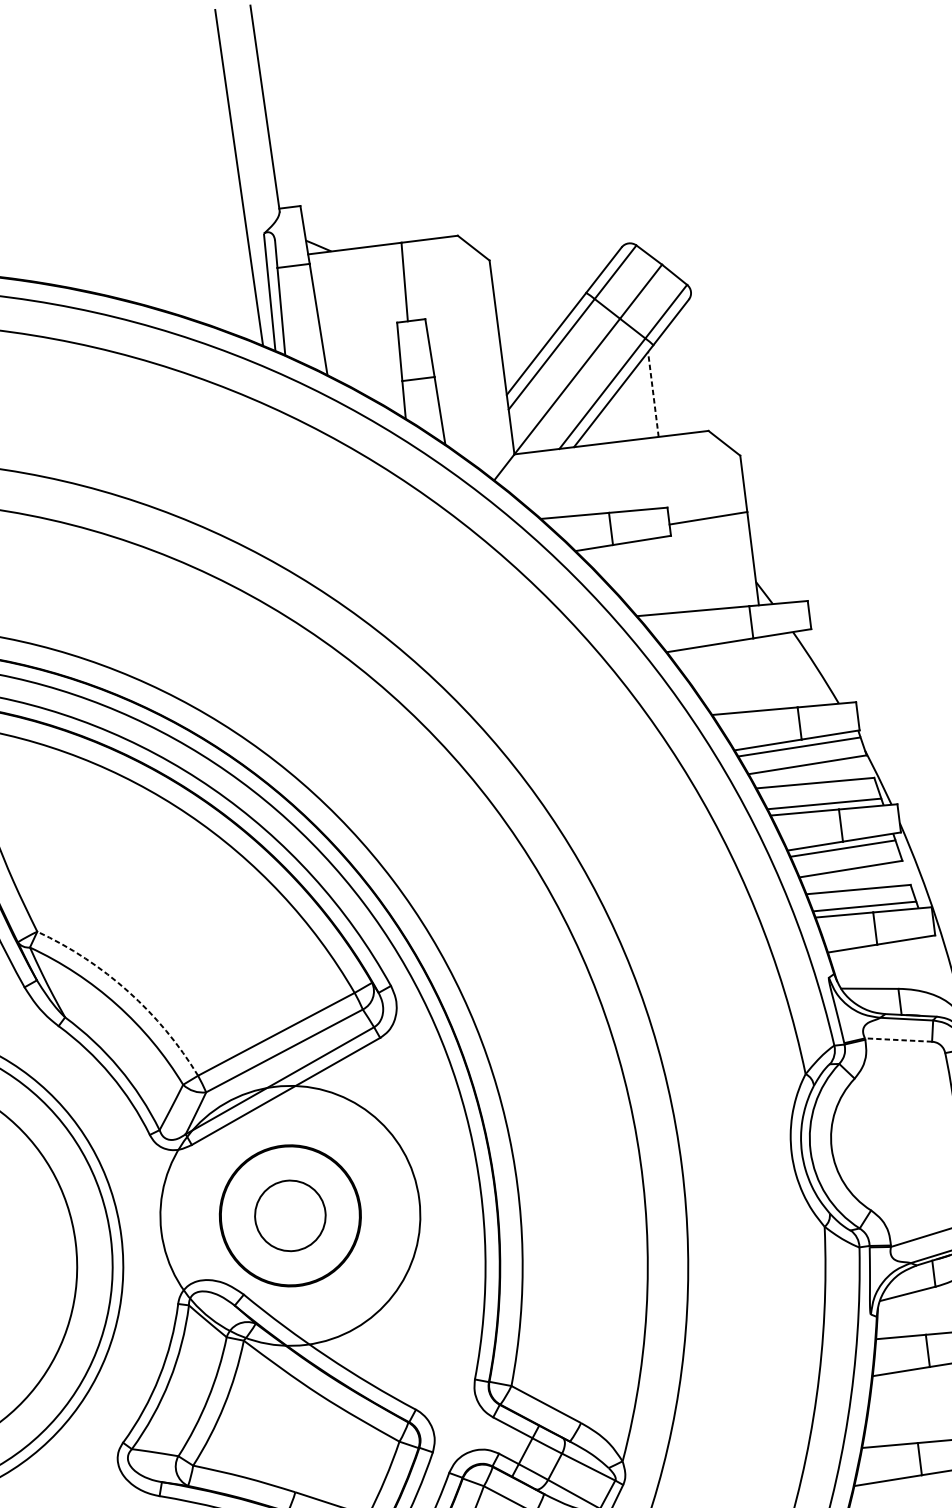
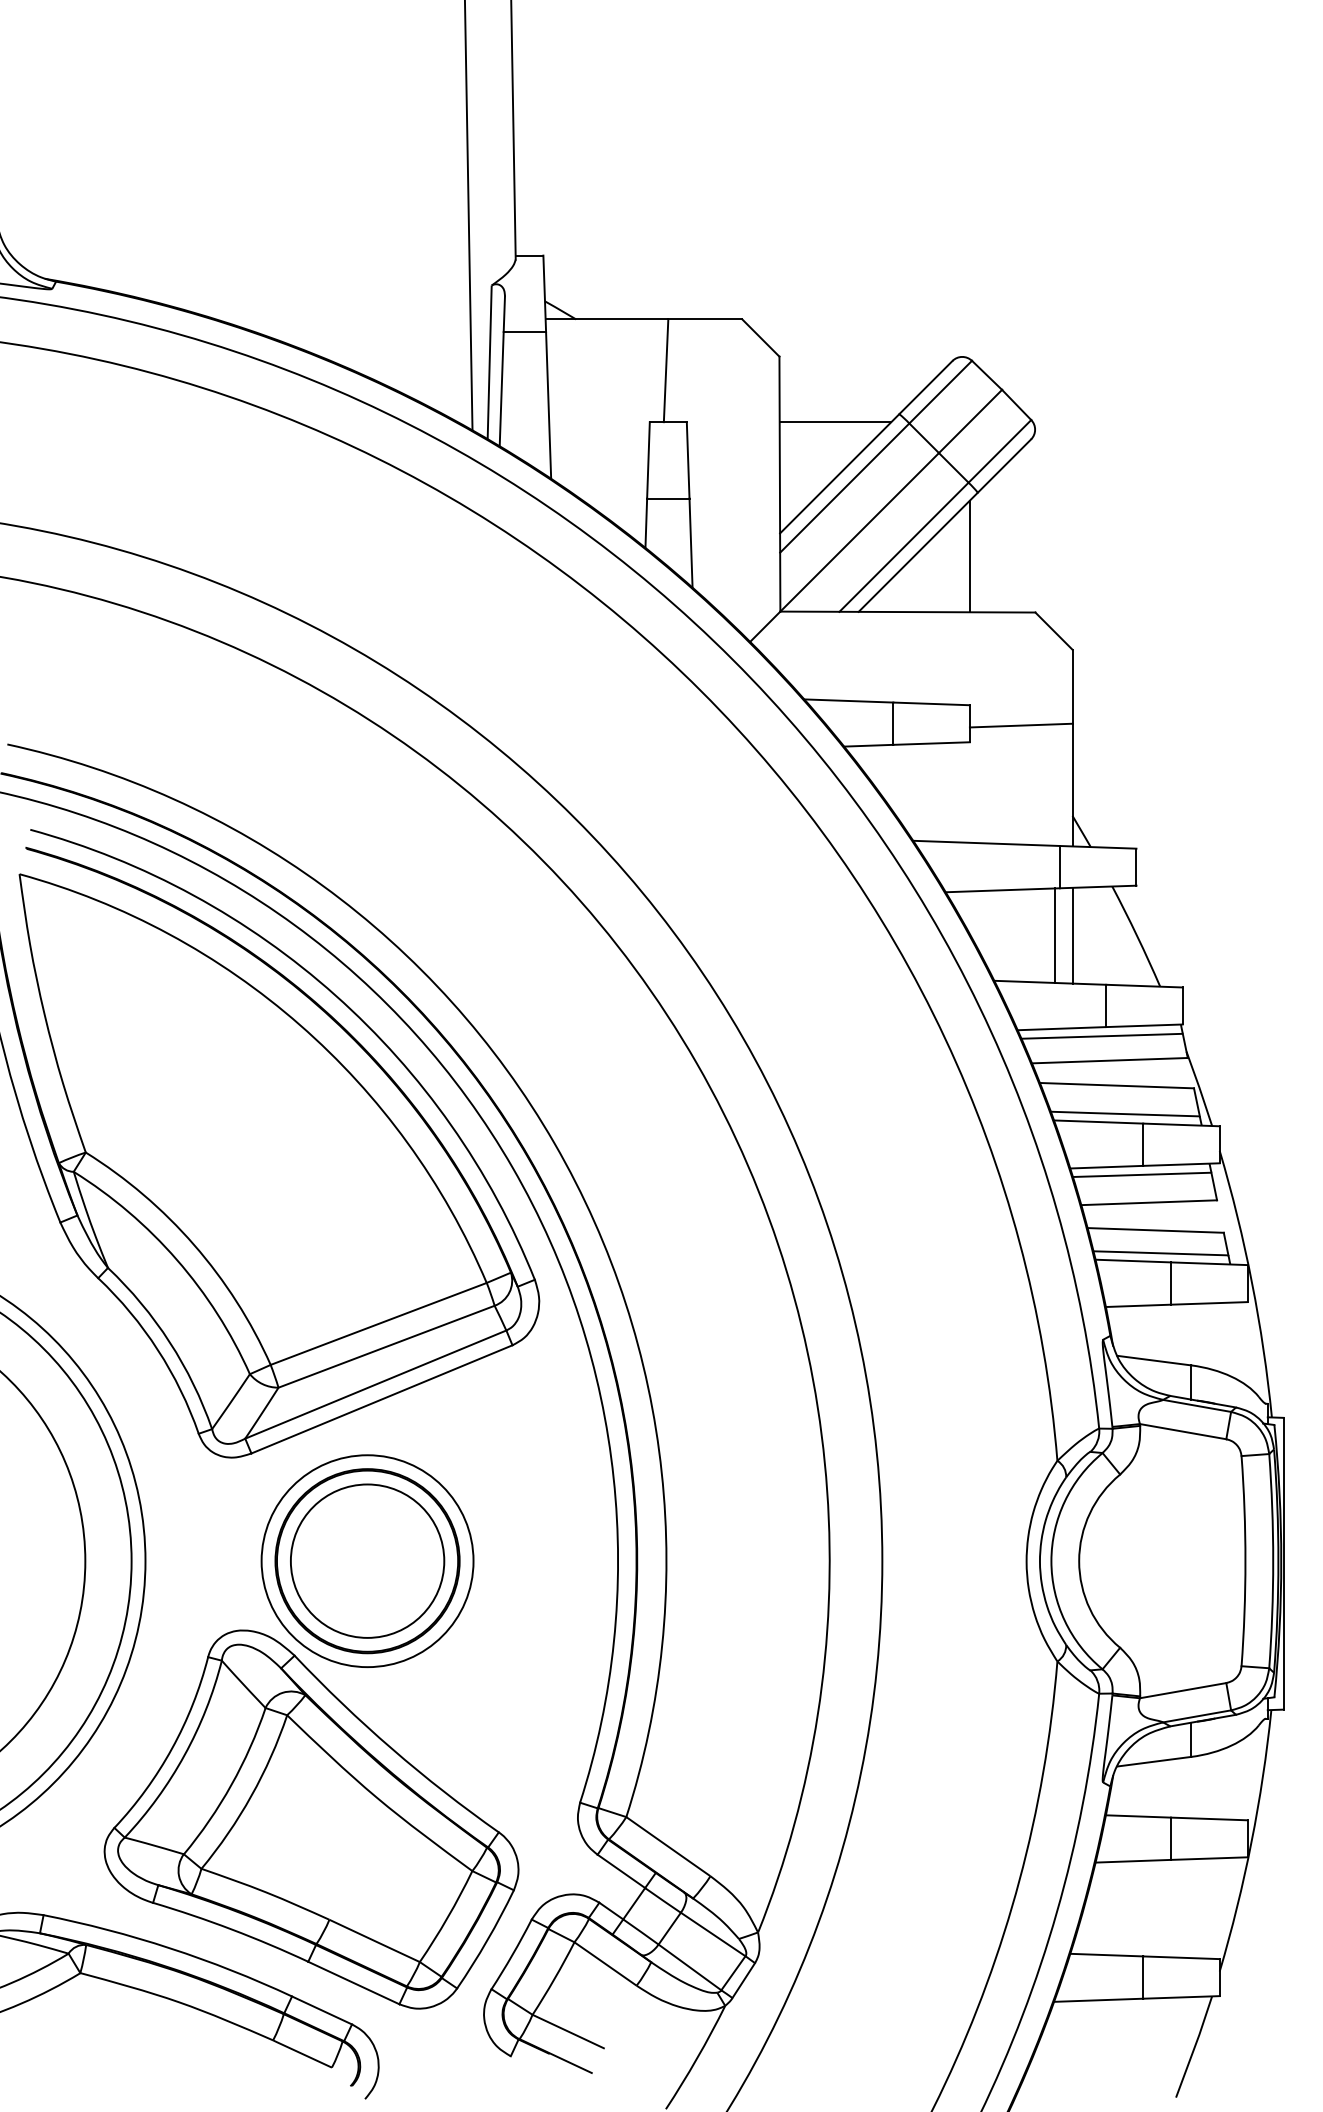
line: (538, 305) -> (835, 422), added
line: (653, 394) -> (969, 556), dashed -> solid
line: (767, 673) -> (1072, 935), added
line: (753, 674) -> (1054, 935), added
arc: (128, 991) -> (194, 1244), dashed -> solid
line: (898, 1039) -> (1183, 1431), dashed -> solid
circle: (290, 1215) -> (367, 1560), size x1.67
circle: (290, 1216) -> (367, 1561), size x0.62

